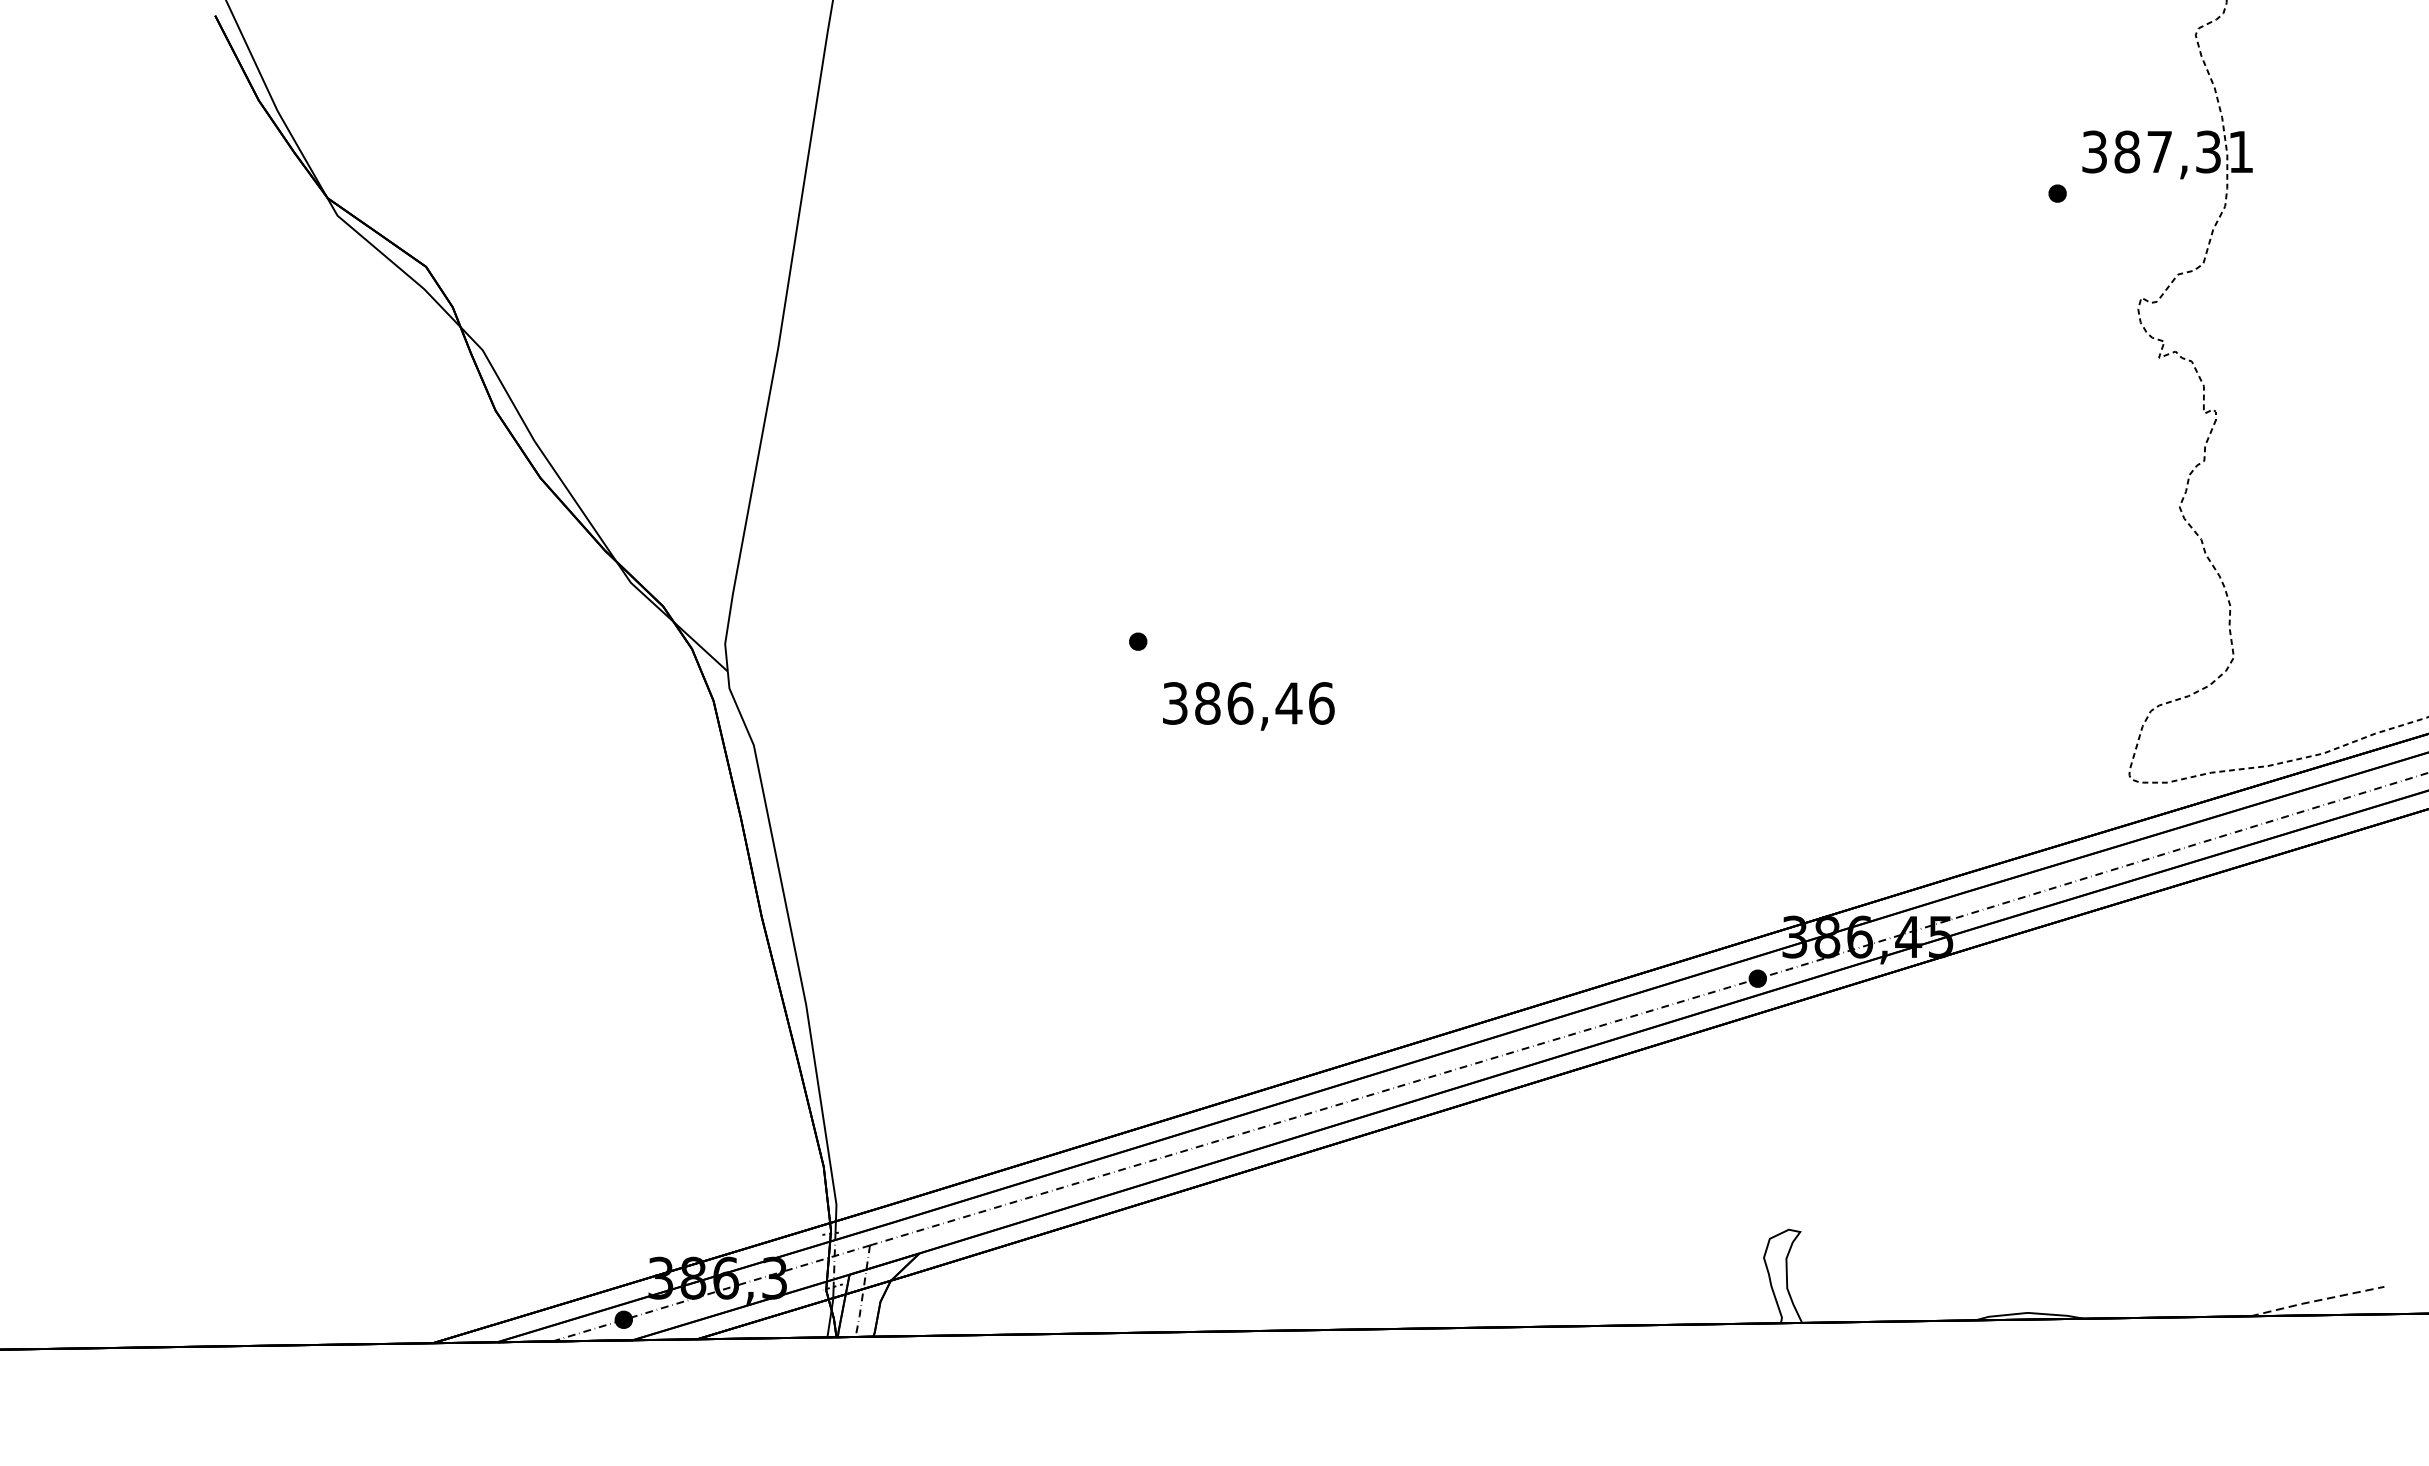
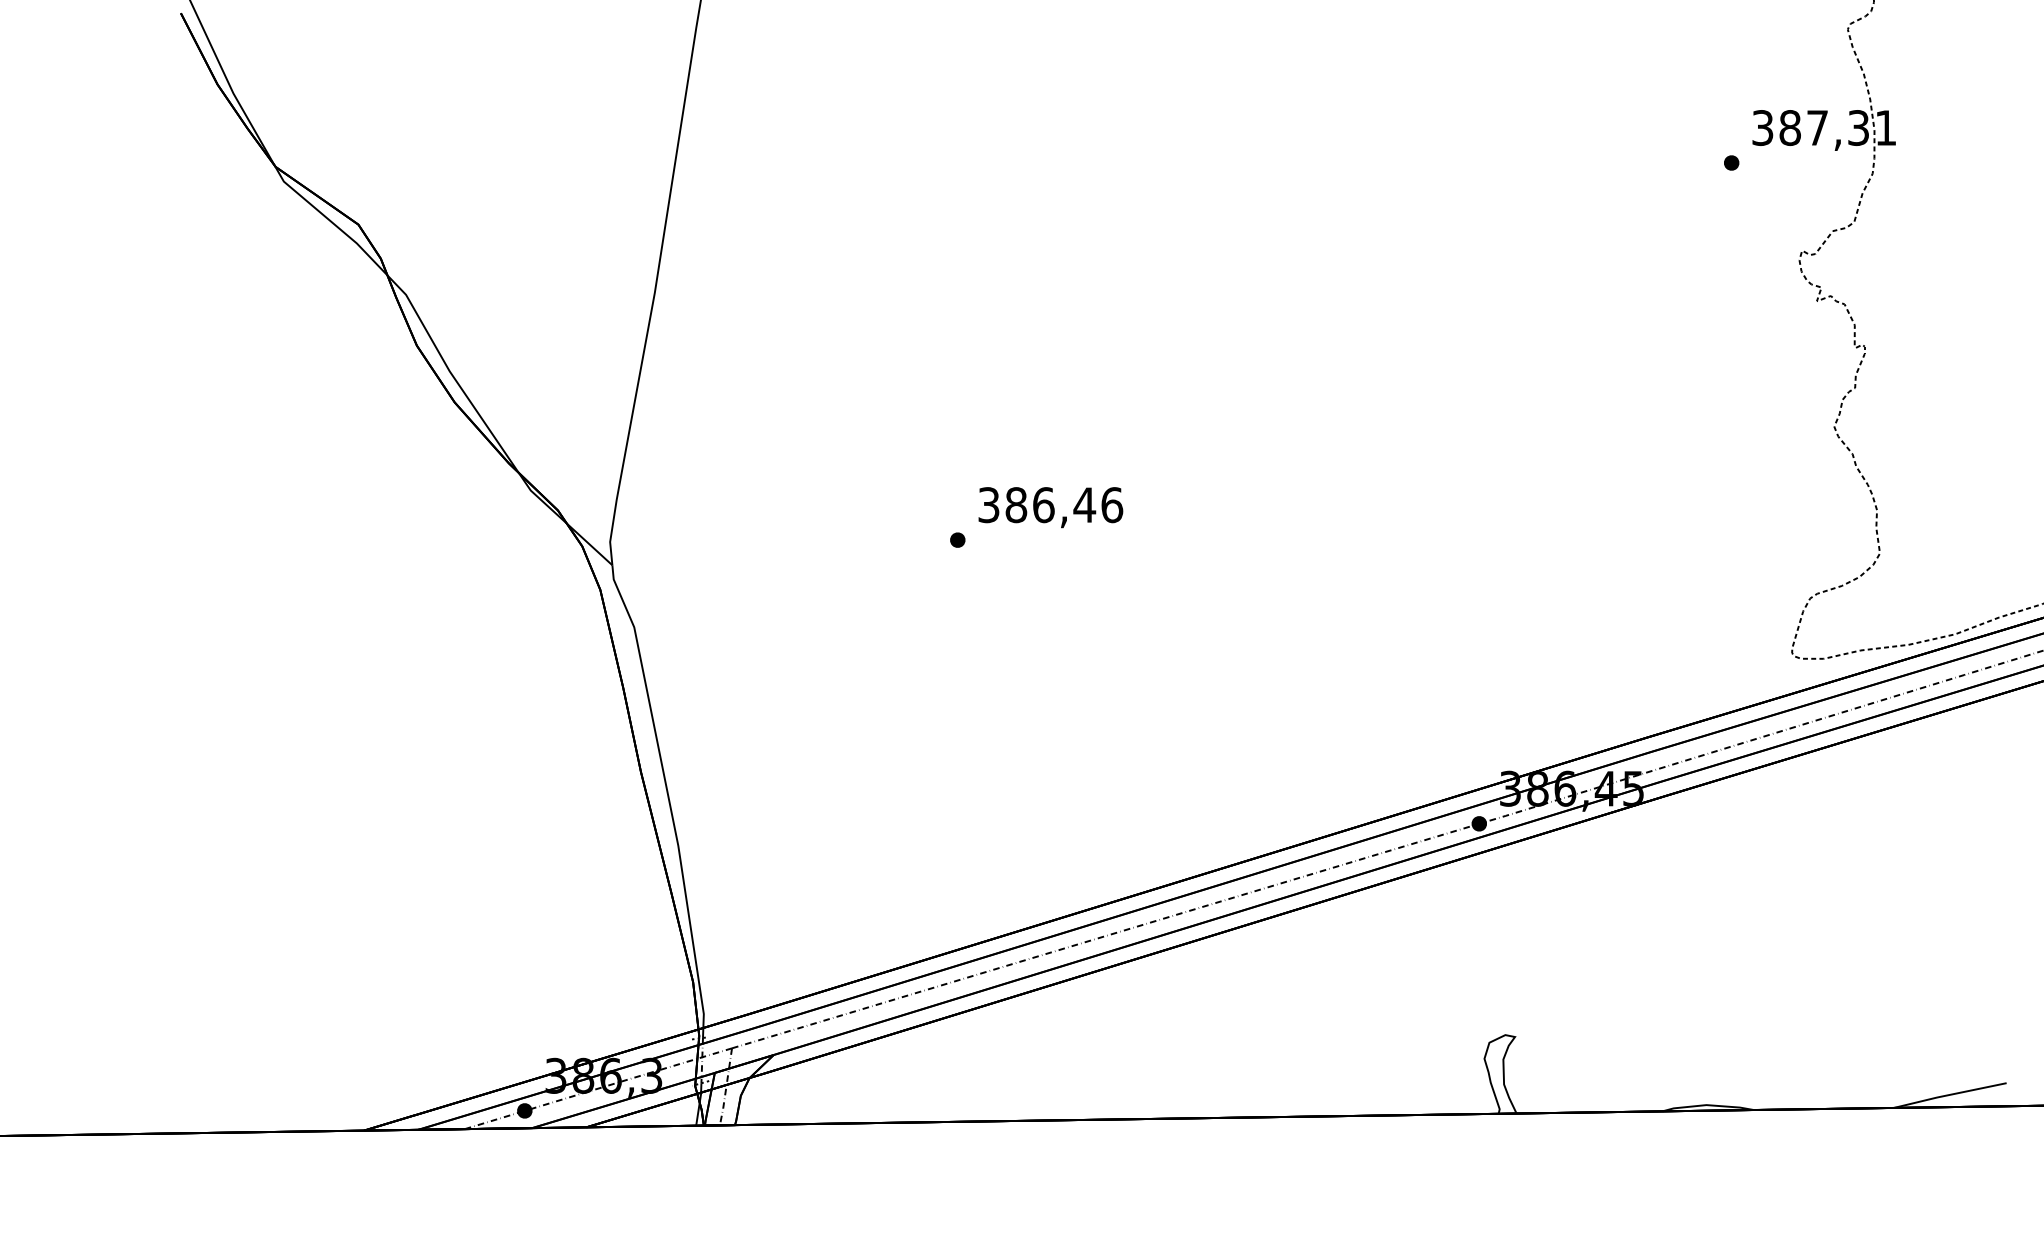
text: (1248, 706) -> (1050, 507), moved
line: (2316, 1300) -> (1949, 1094), dashed -> solid

